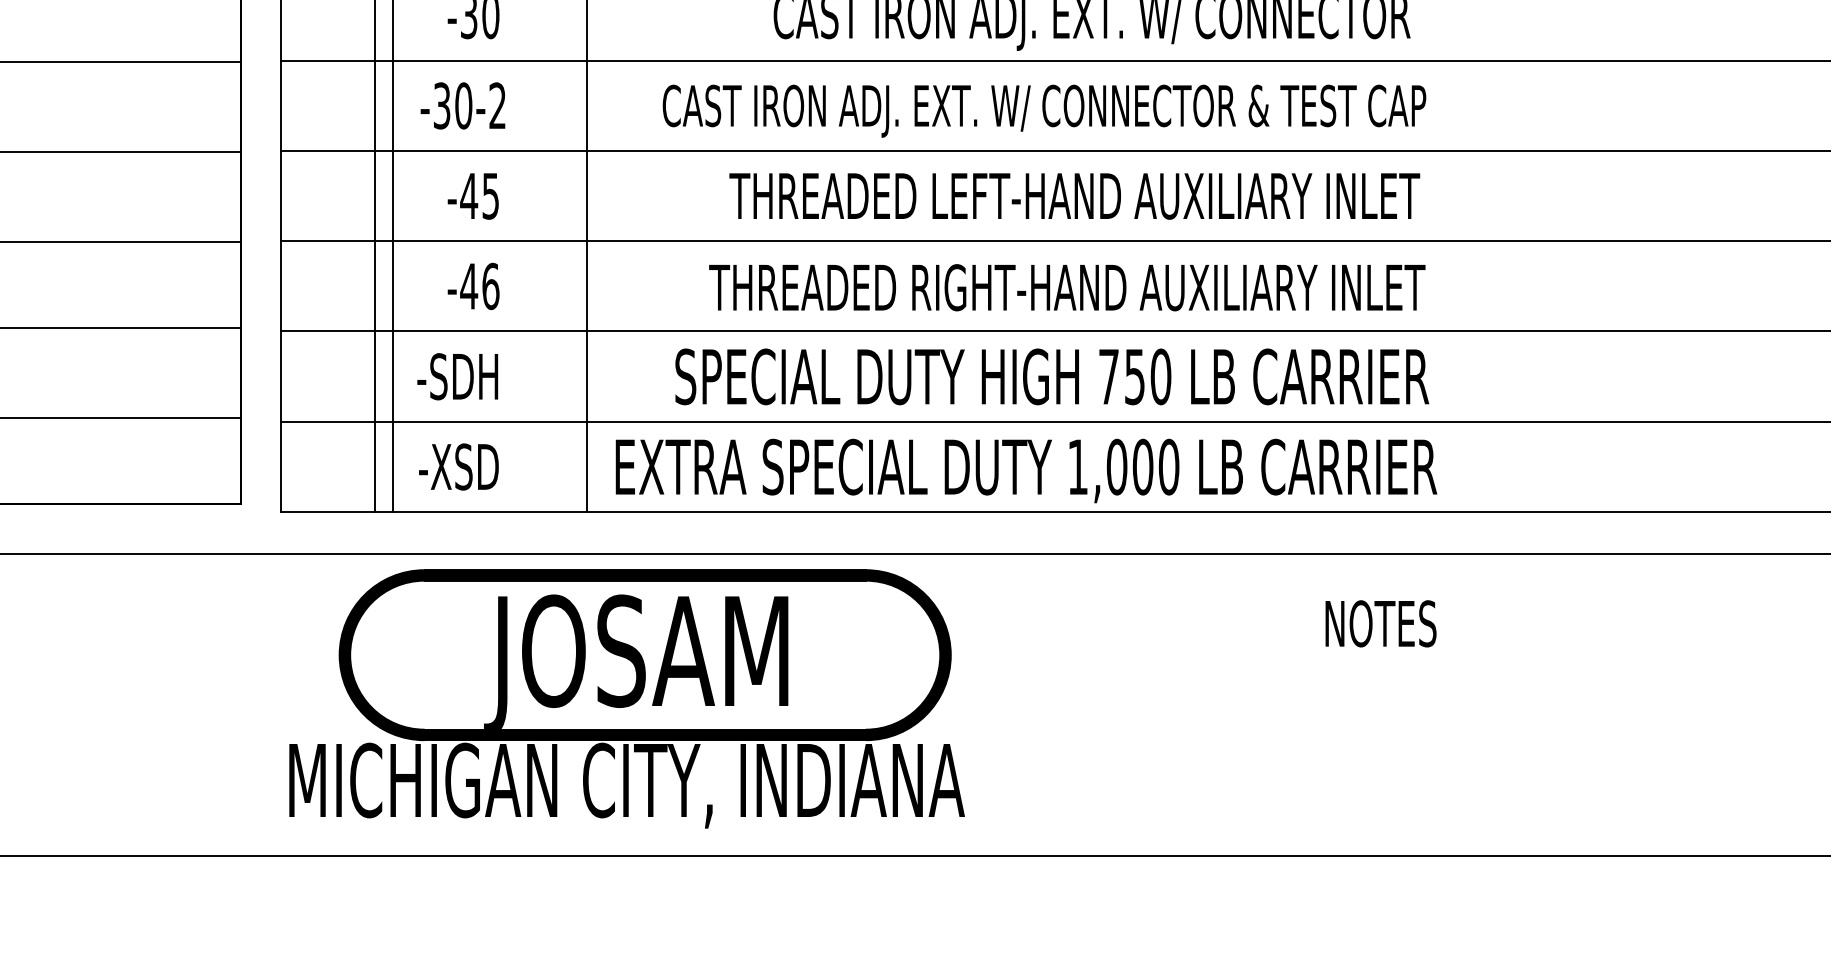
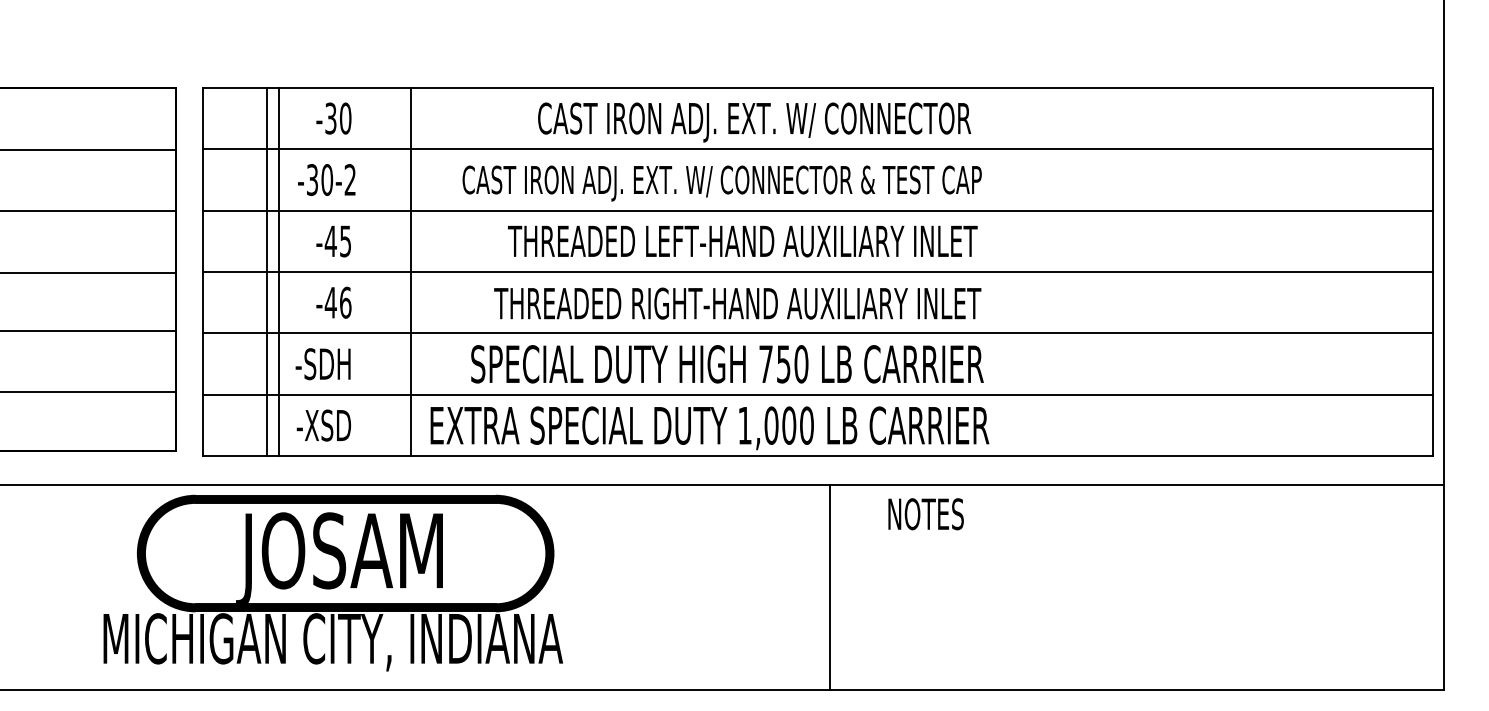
text: (1380, 624) -> (925, 514), moved
part: (625, 697) -> (332, 582), moved
line: (1202, 703) -> (829, 586), added

